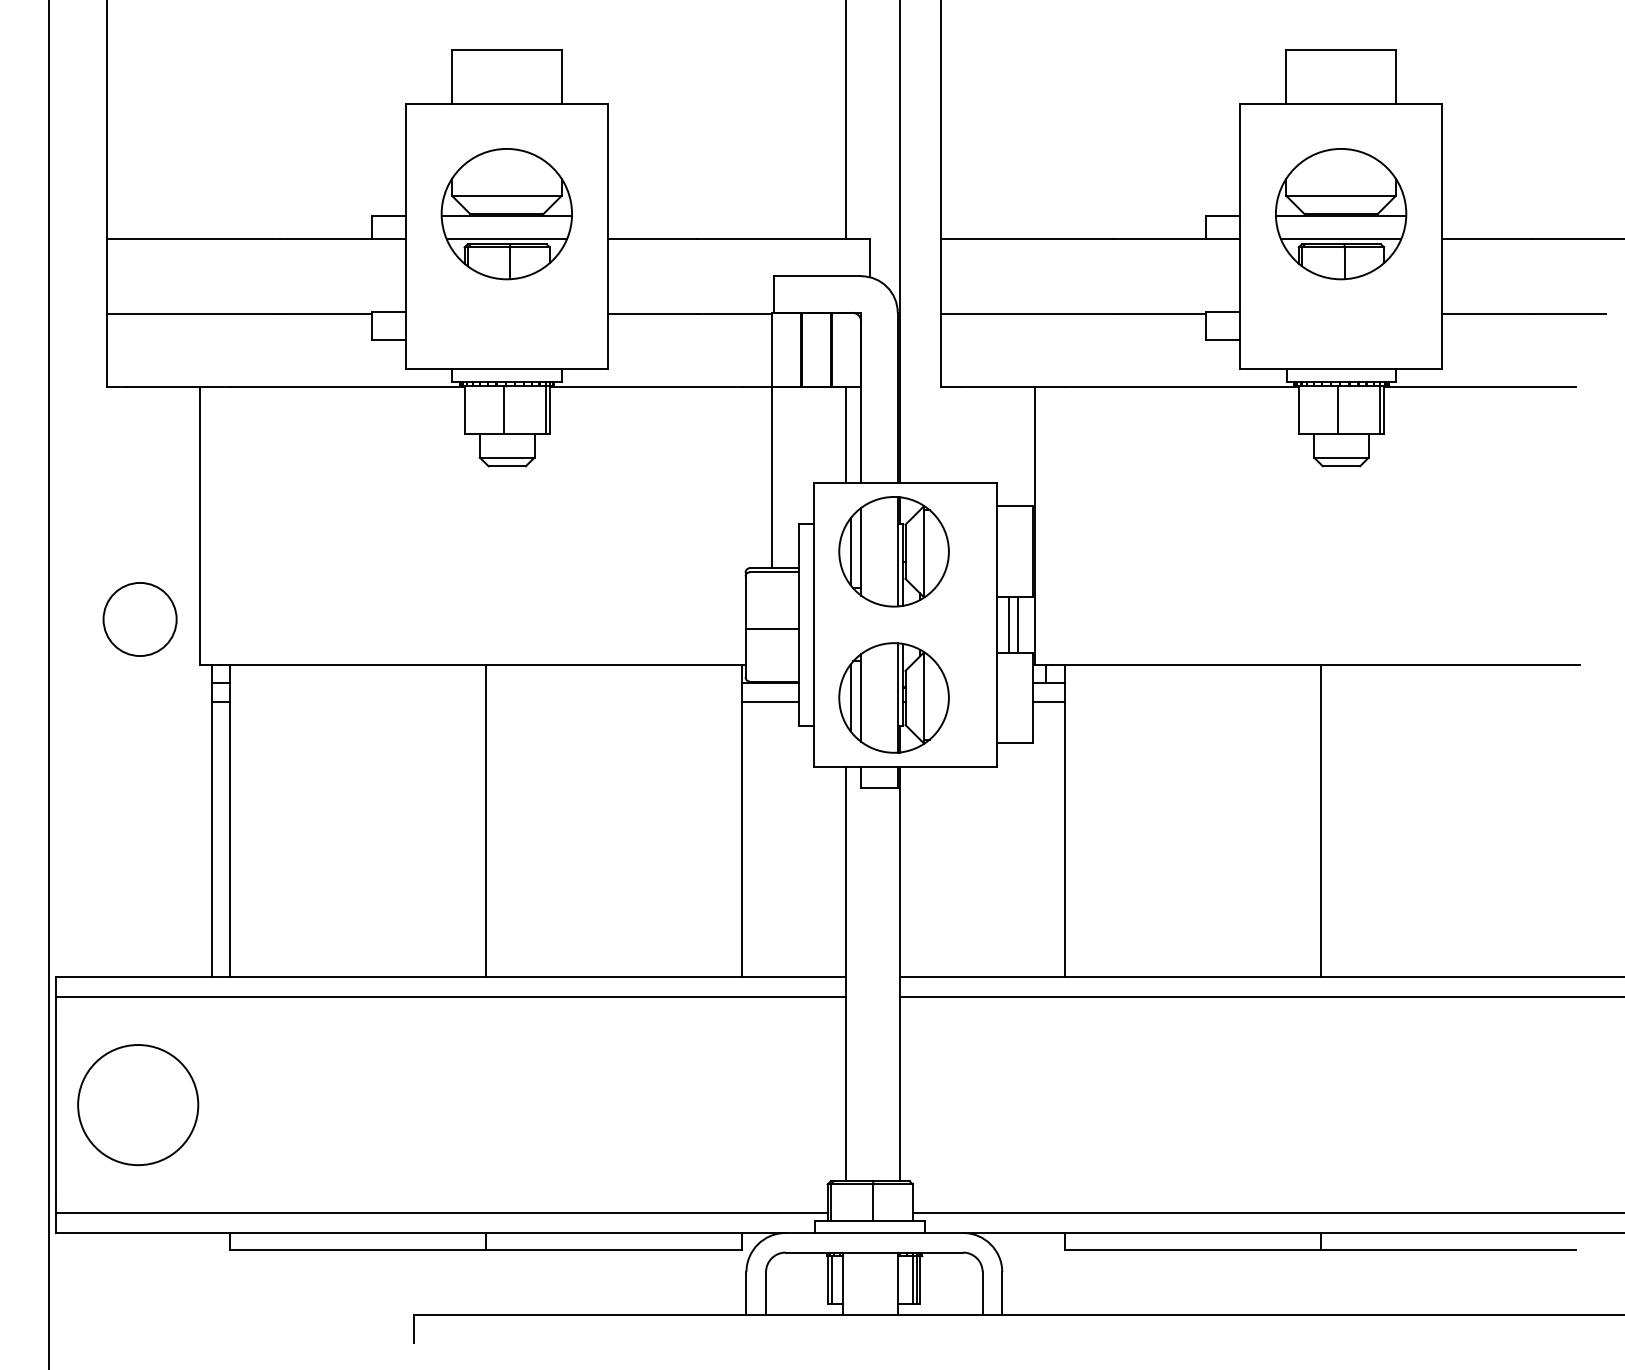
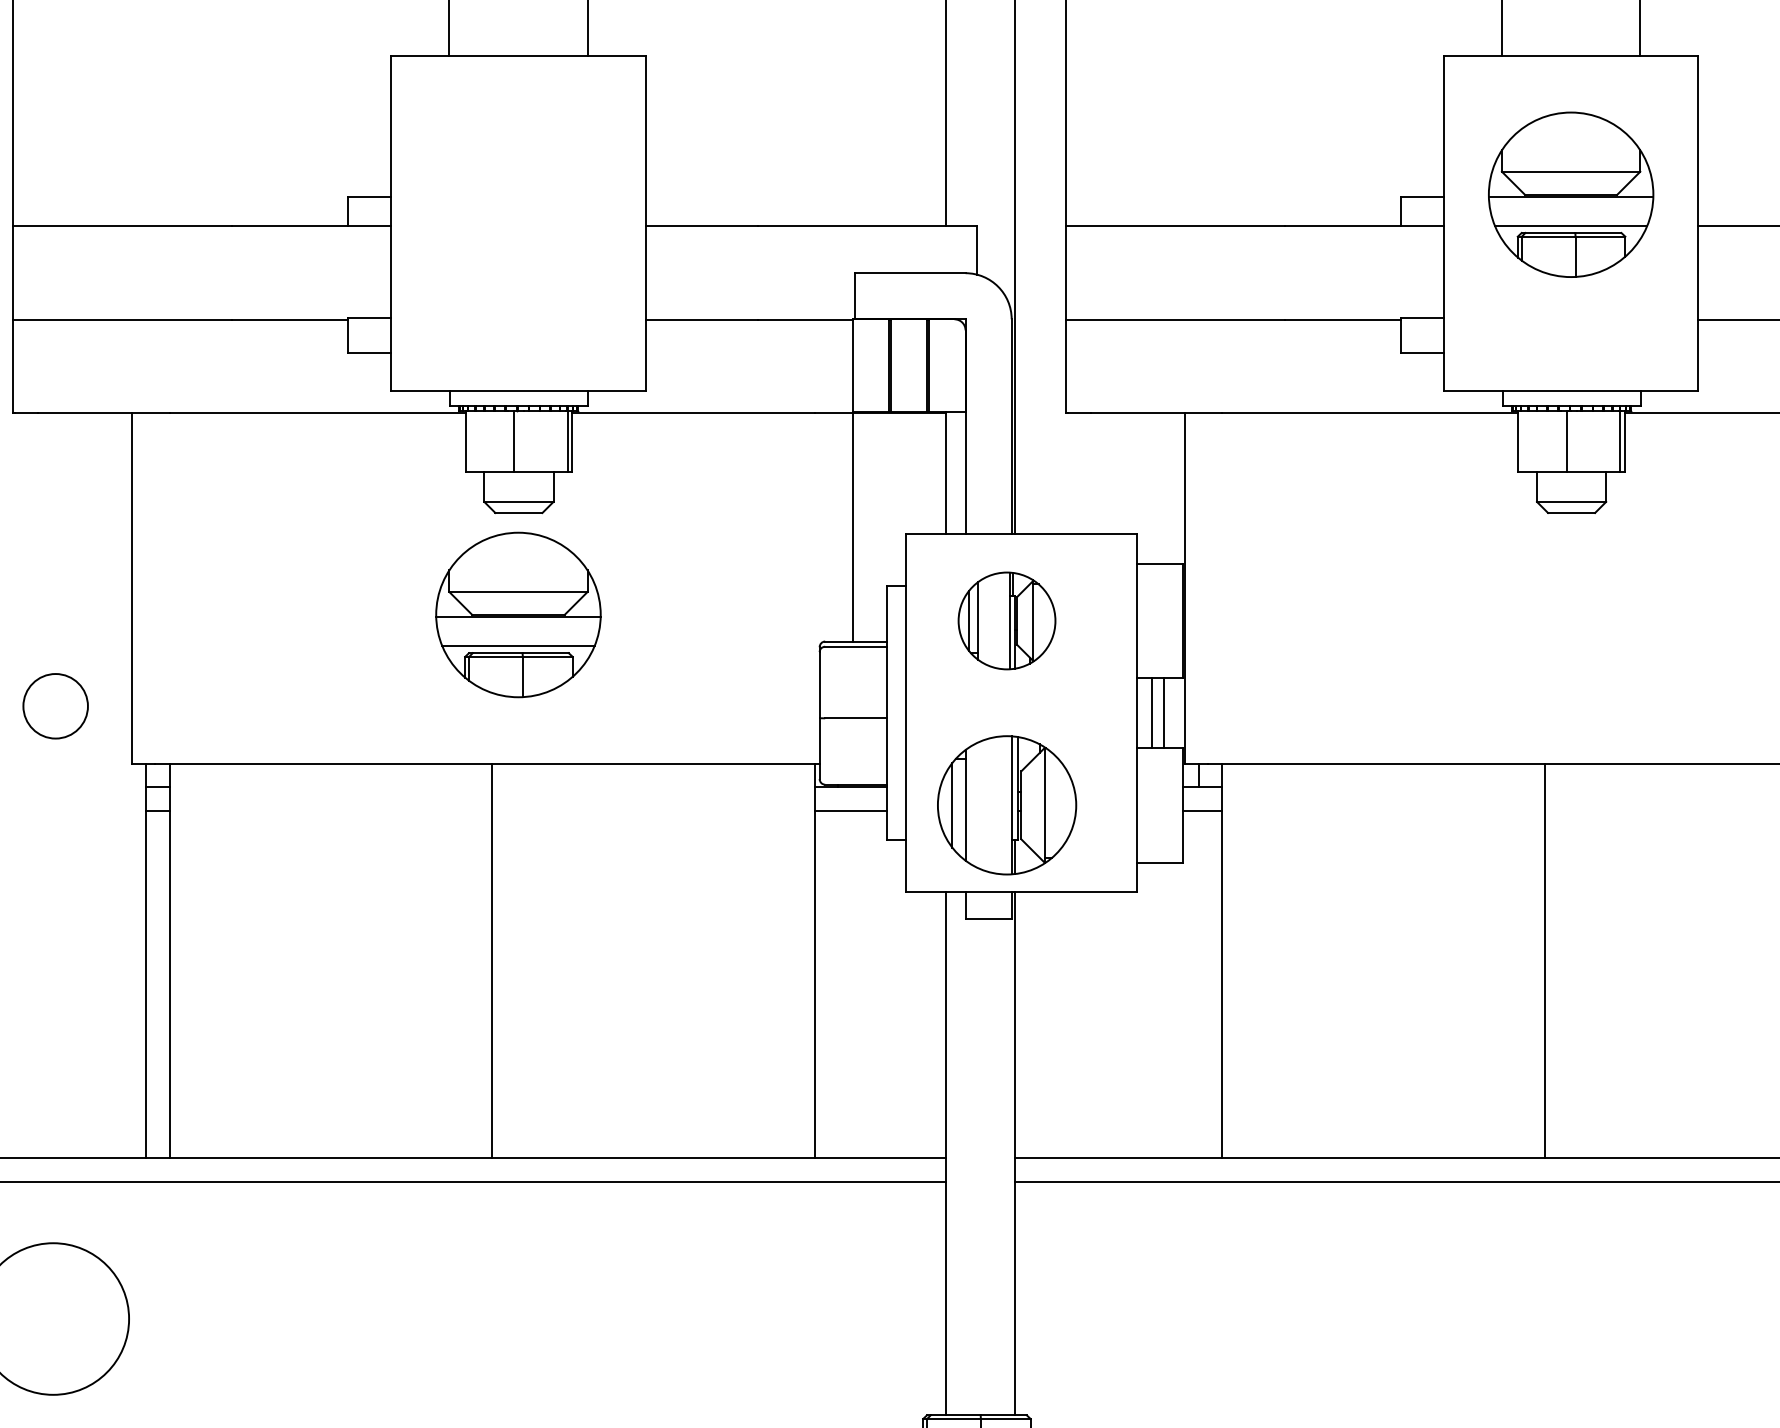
part: (506, 214) -> (518, 615), moved
part: (893, 551) -> (1006, 620), size x0.7
circle: (139, 619) -> (54, 706), size x0.7

